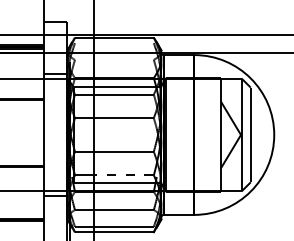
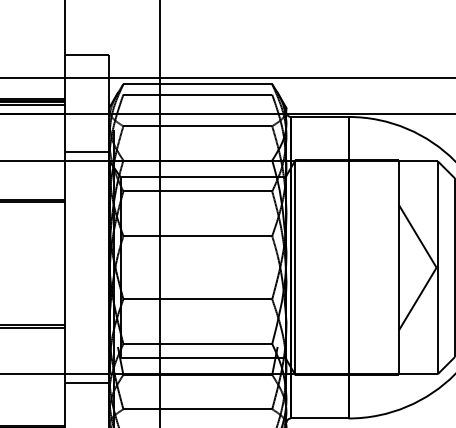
line: (113, 43) -> (196, 95), added
line: (113, 59) -> (196, 125), added
line: (124, 175) -> (216, 344), dashed -> solid

